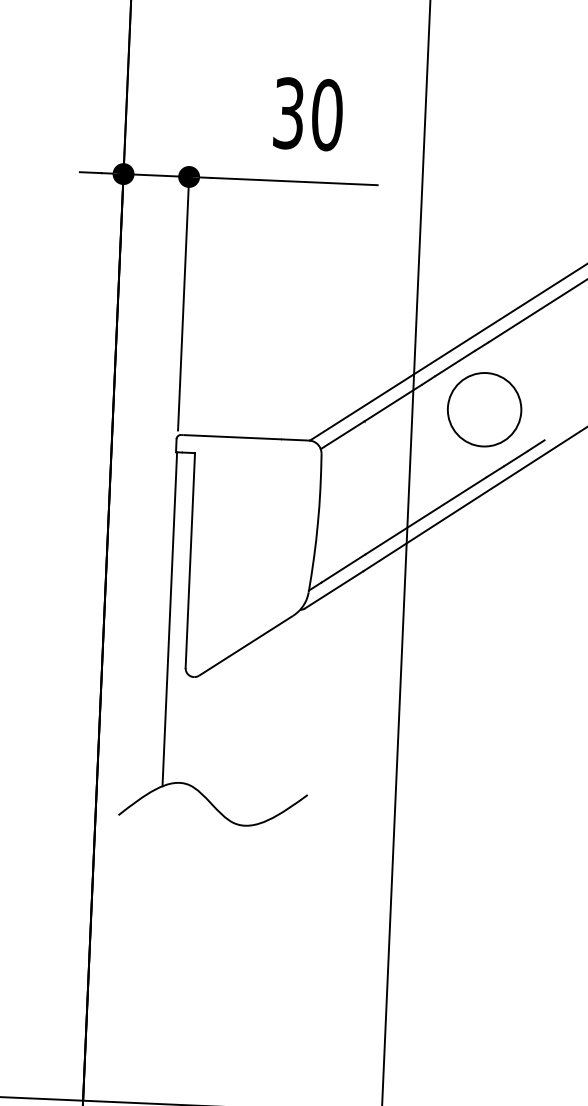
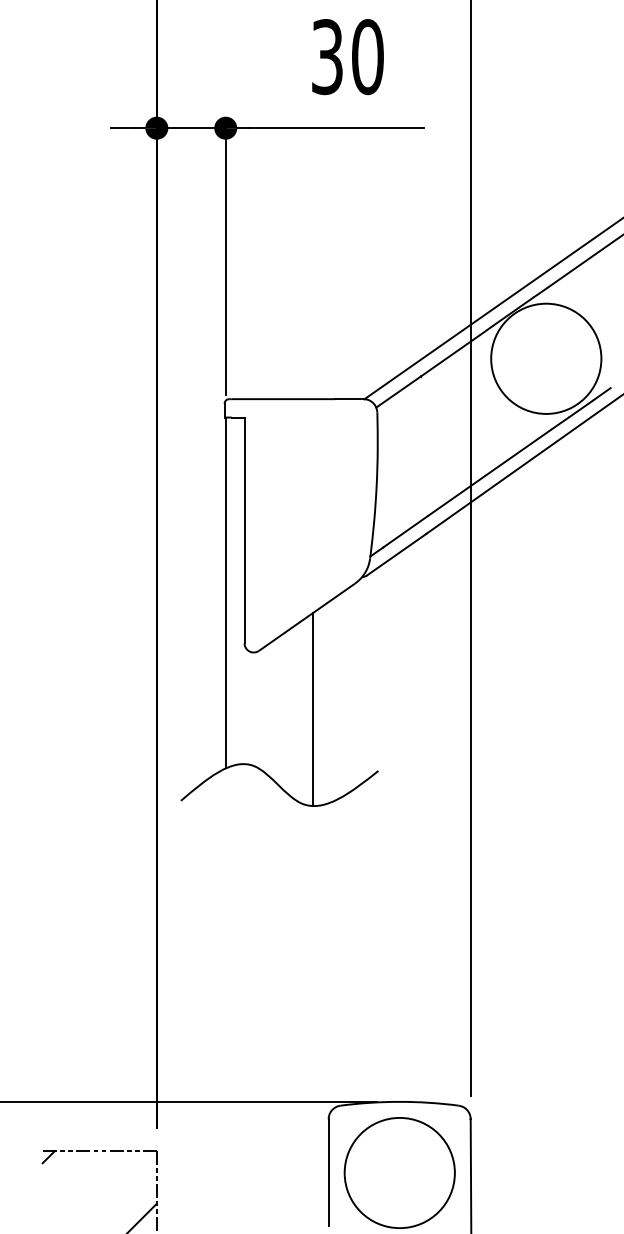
circle: (484, 409) -> (546, 358), size x1.43
line: (248, 733) -> (313, 709), added

